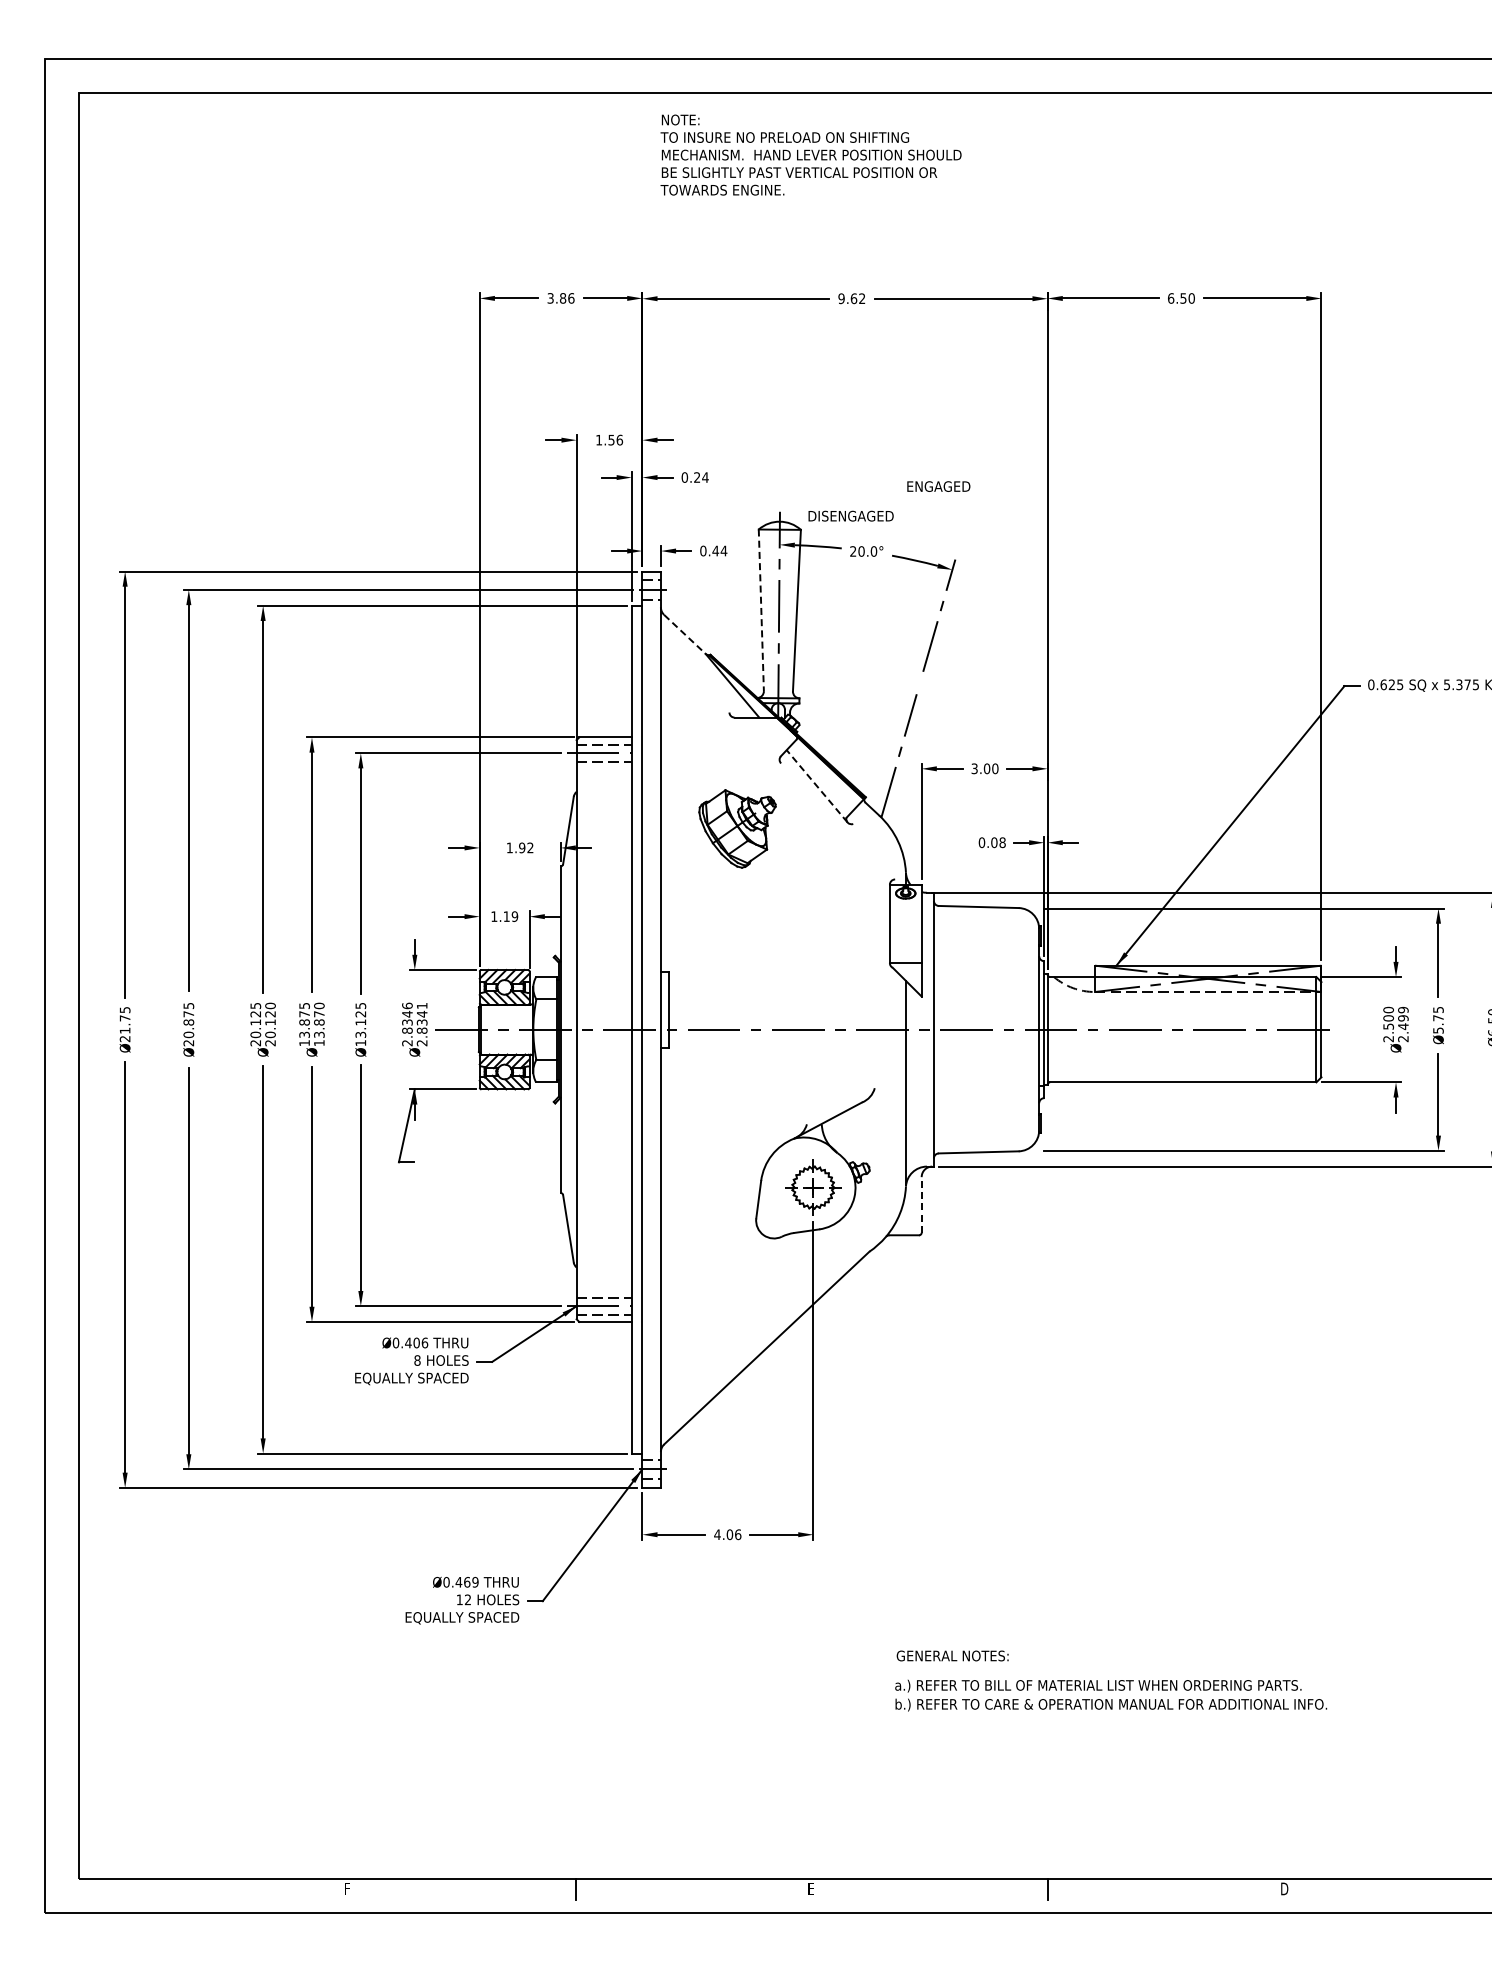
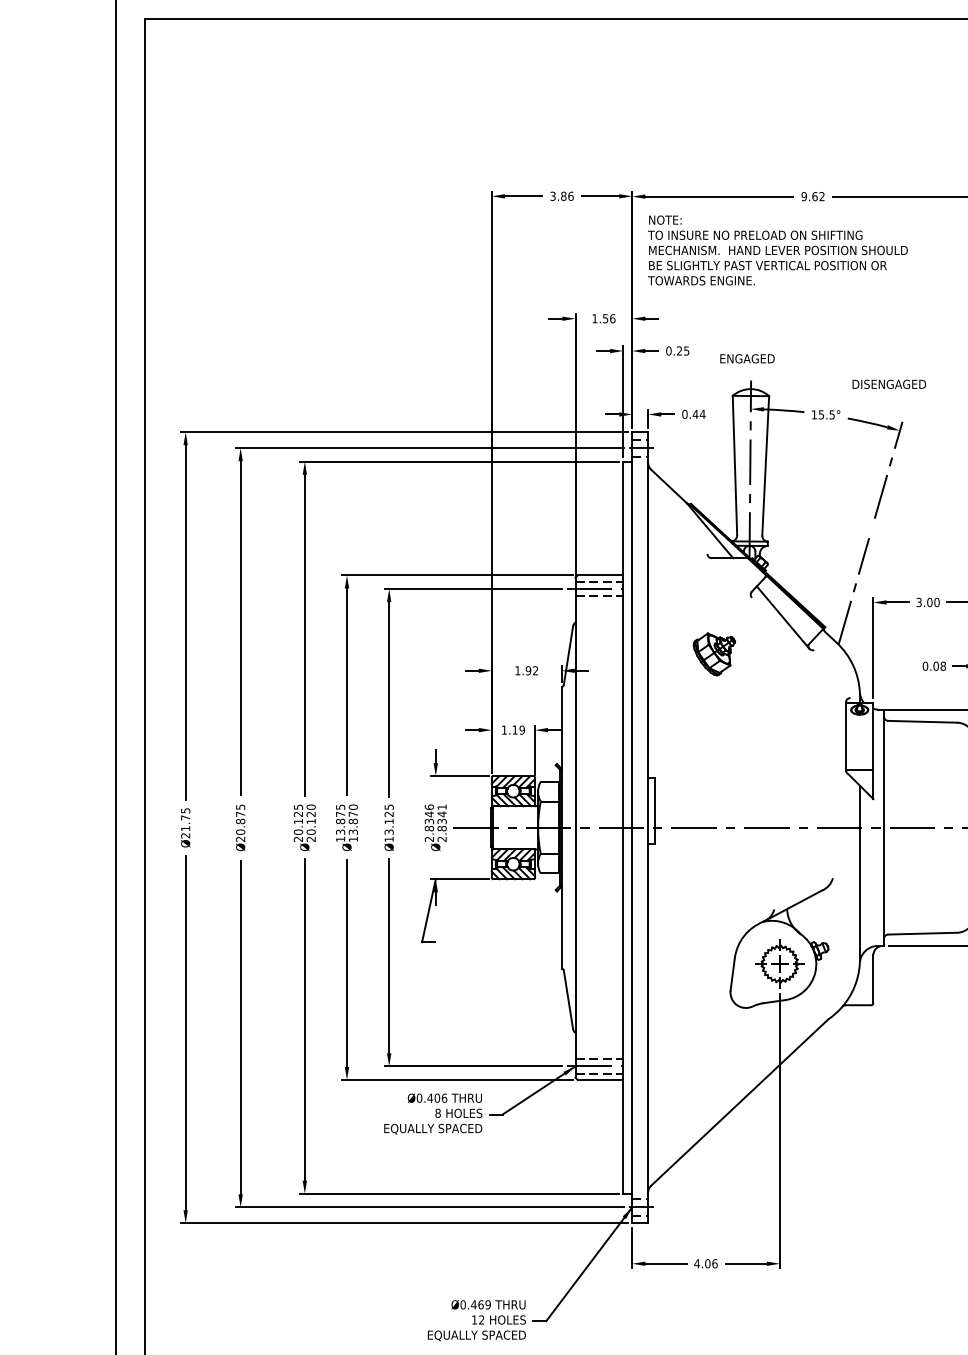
text: (810, 154) -> (777, 249), moved
text: (705, 477) -> (686, 350), 0.24 -> 0.25
text: (938, 486) -> (747, 358), moved
text: (850, 515) -> (888, 383), moved
text: (863, 551) -> (823, 414), 20.0° -> 15.5°
line: (761, 610) -> (735, 465), dashed -> solid
line: (685, 634) -> (669, 486), dashed -> solid
line: (816, 785) -> (782, 616), dashed -> solid
part: (737, 828) -> (714, 654), size x0.62
line: (921, 1204) -> (873, 978), dashed -> solid

